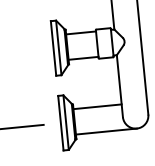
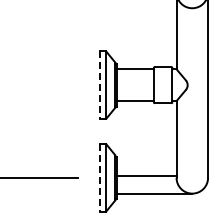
line: (53, 48) -> (99, 85), solid -> dashed
line: (97, 107) -> (146, 176), moved
line: (60, 122) -> (99, 177), solid -> dashed

